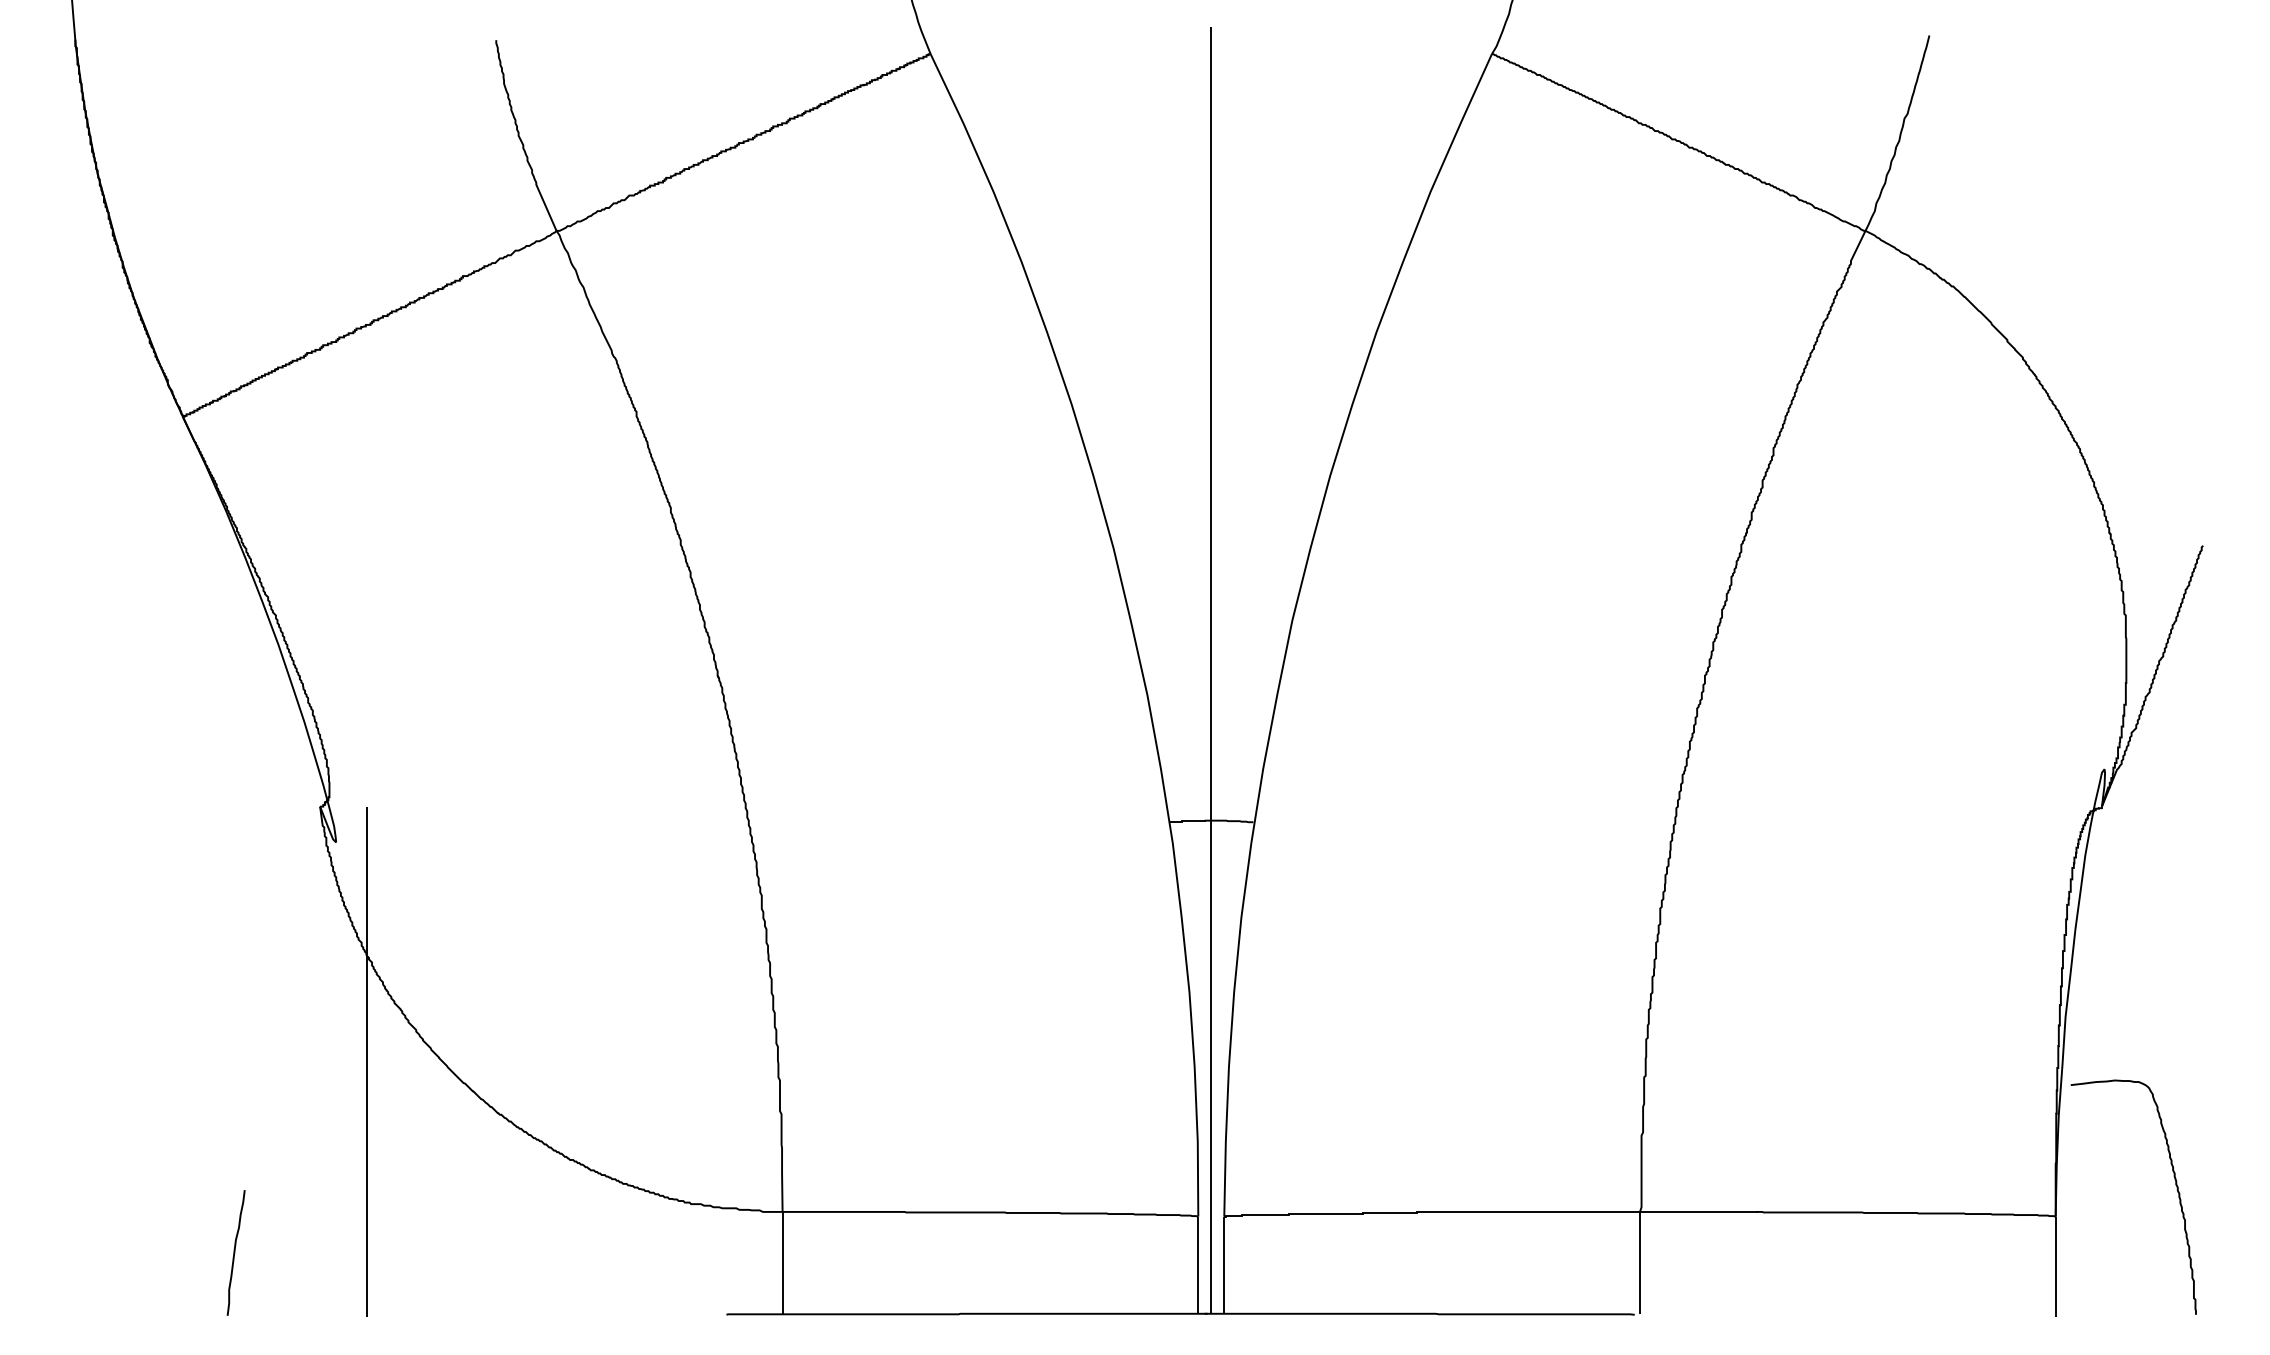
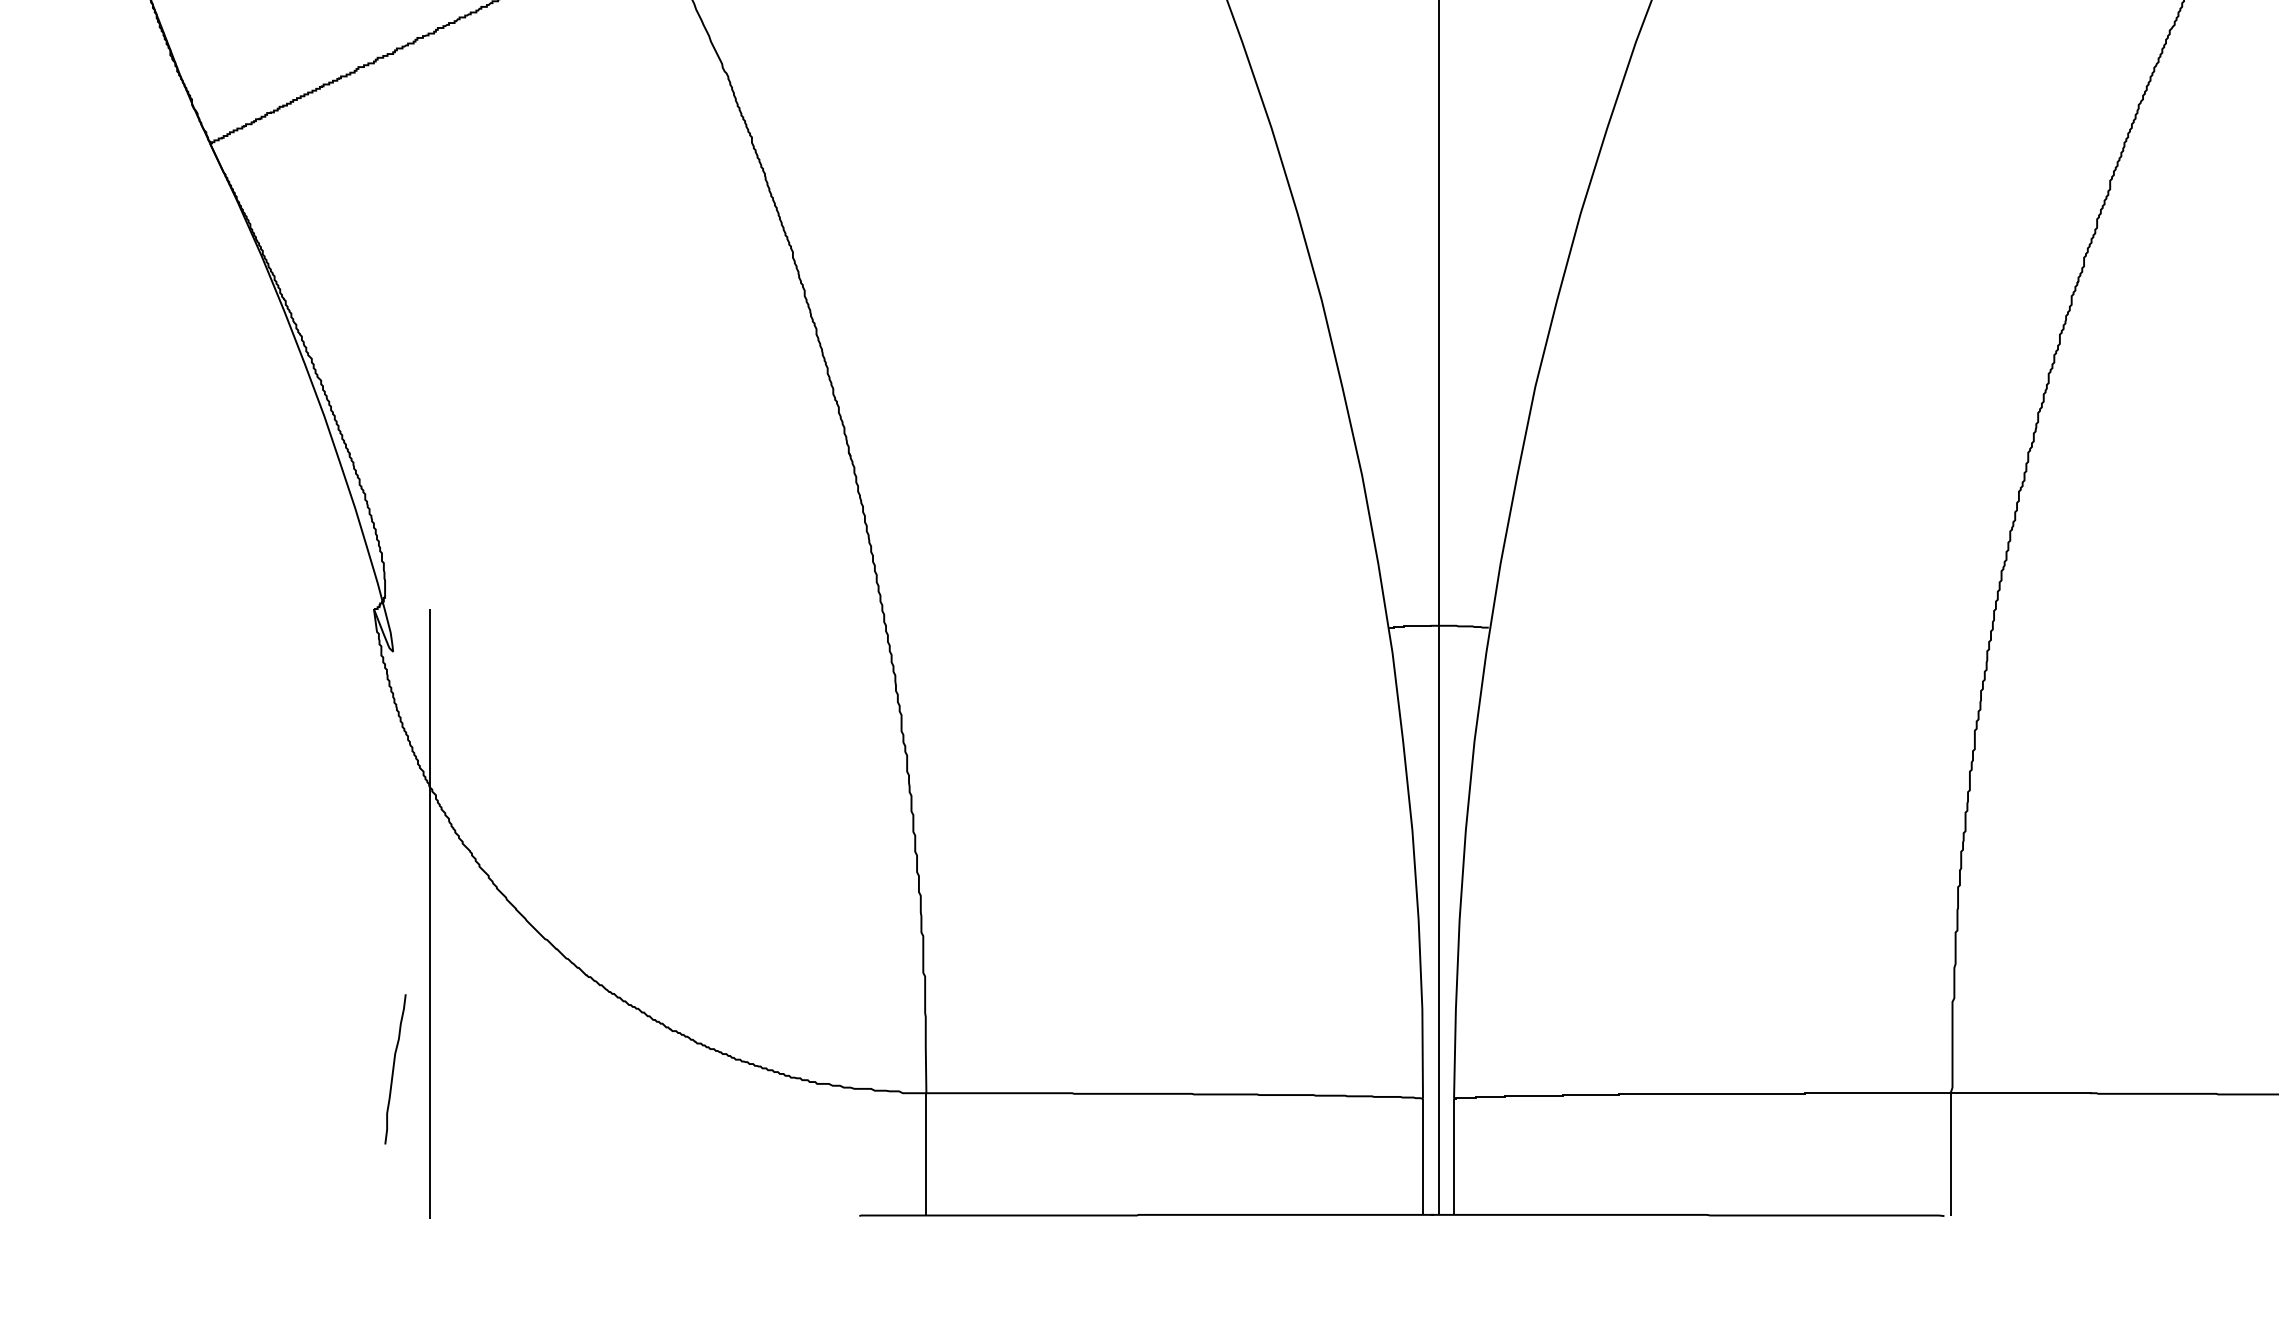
curve: (235, 1252) -> (394, 1068), moved

